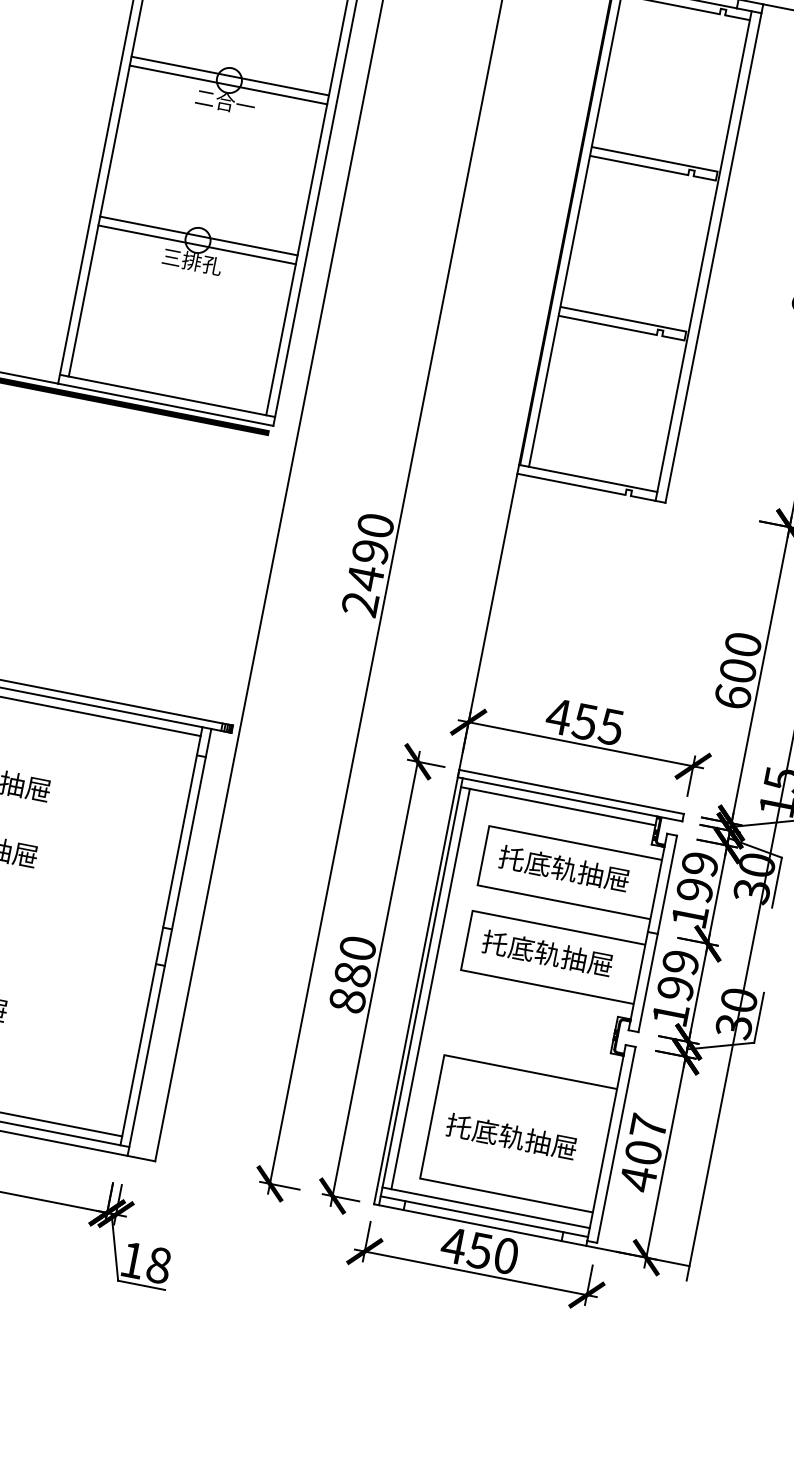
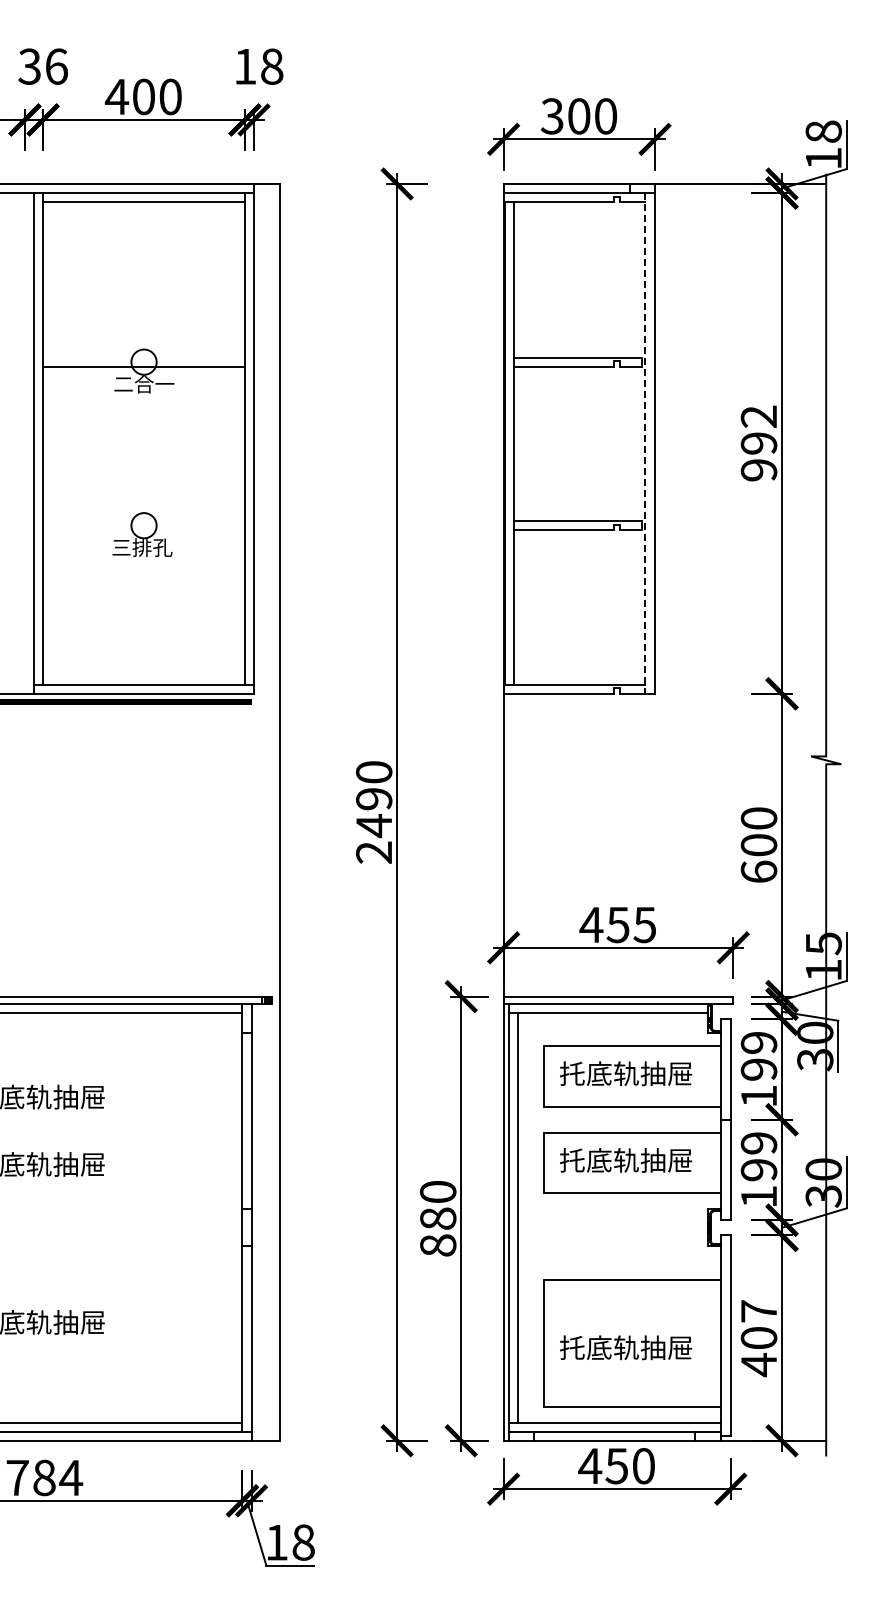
line: (229, 75) -> (143, 357), removed
line: (198, 236) -> (143, 521), removed
line: (196, 245) -> (143, 530), removed
line: (703, 256) -> (644, 443), solid -> dashed

